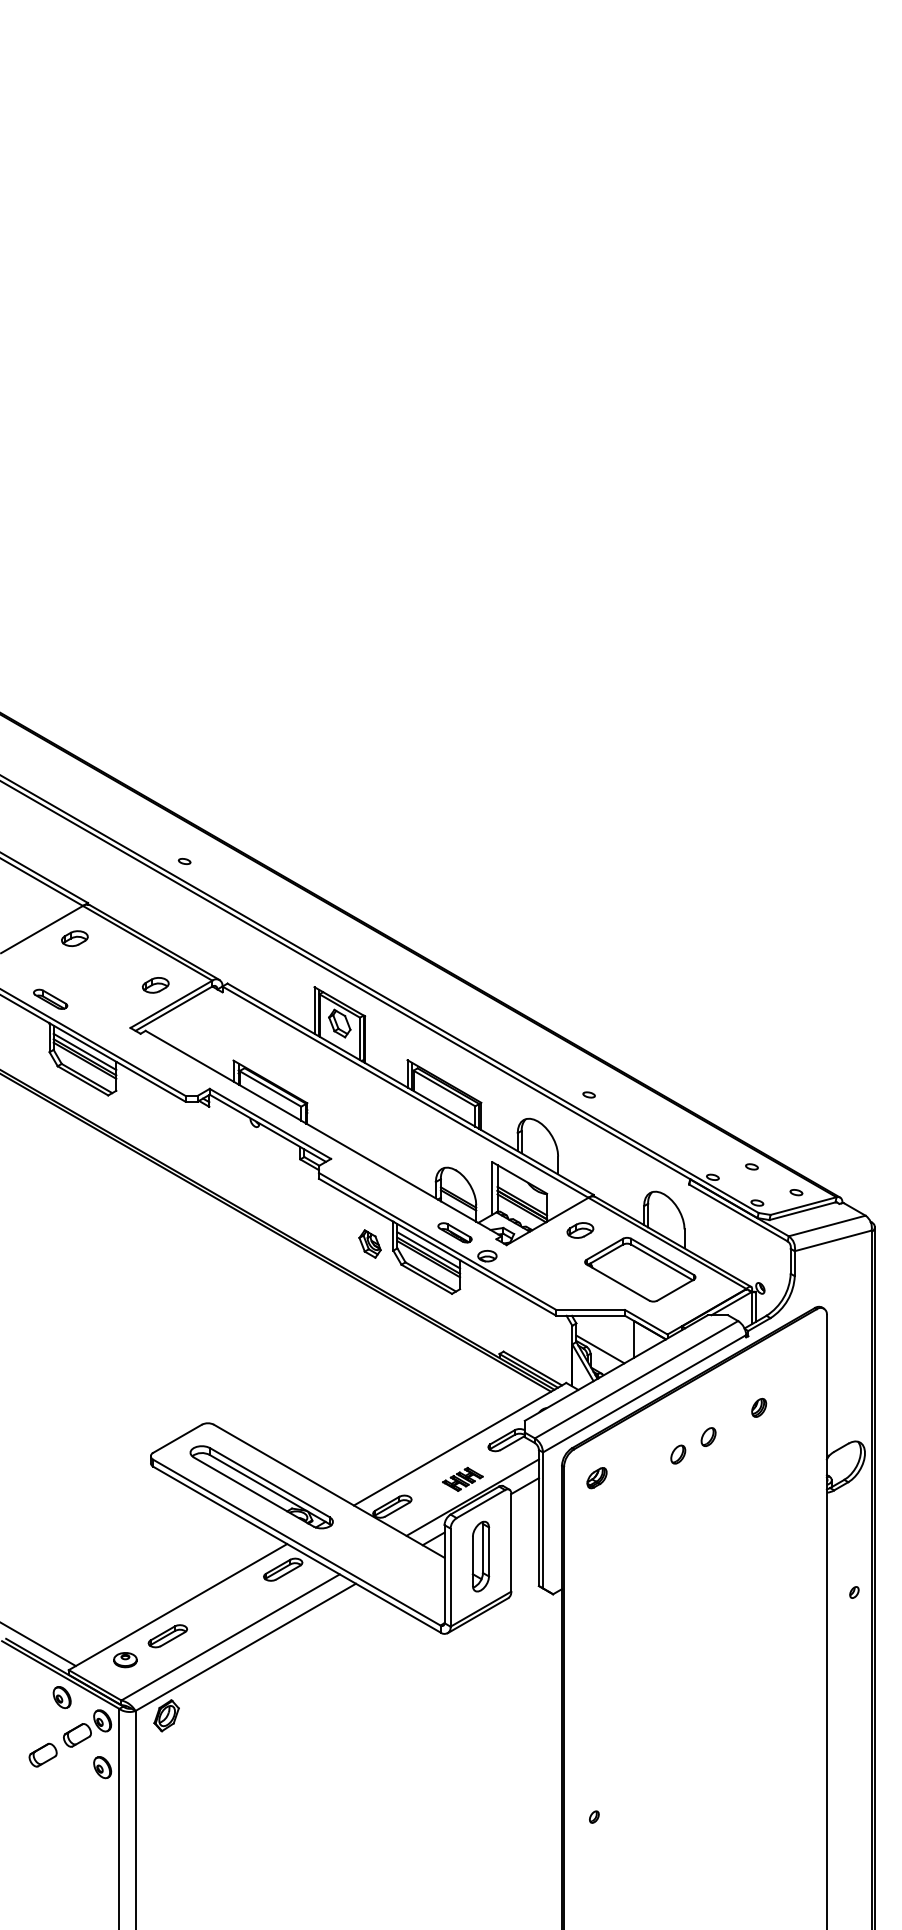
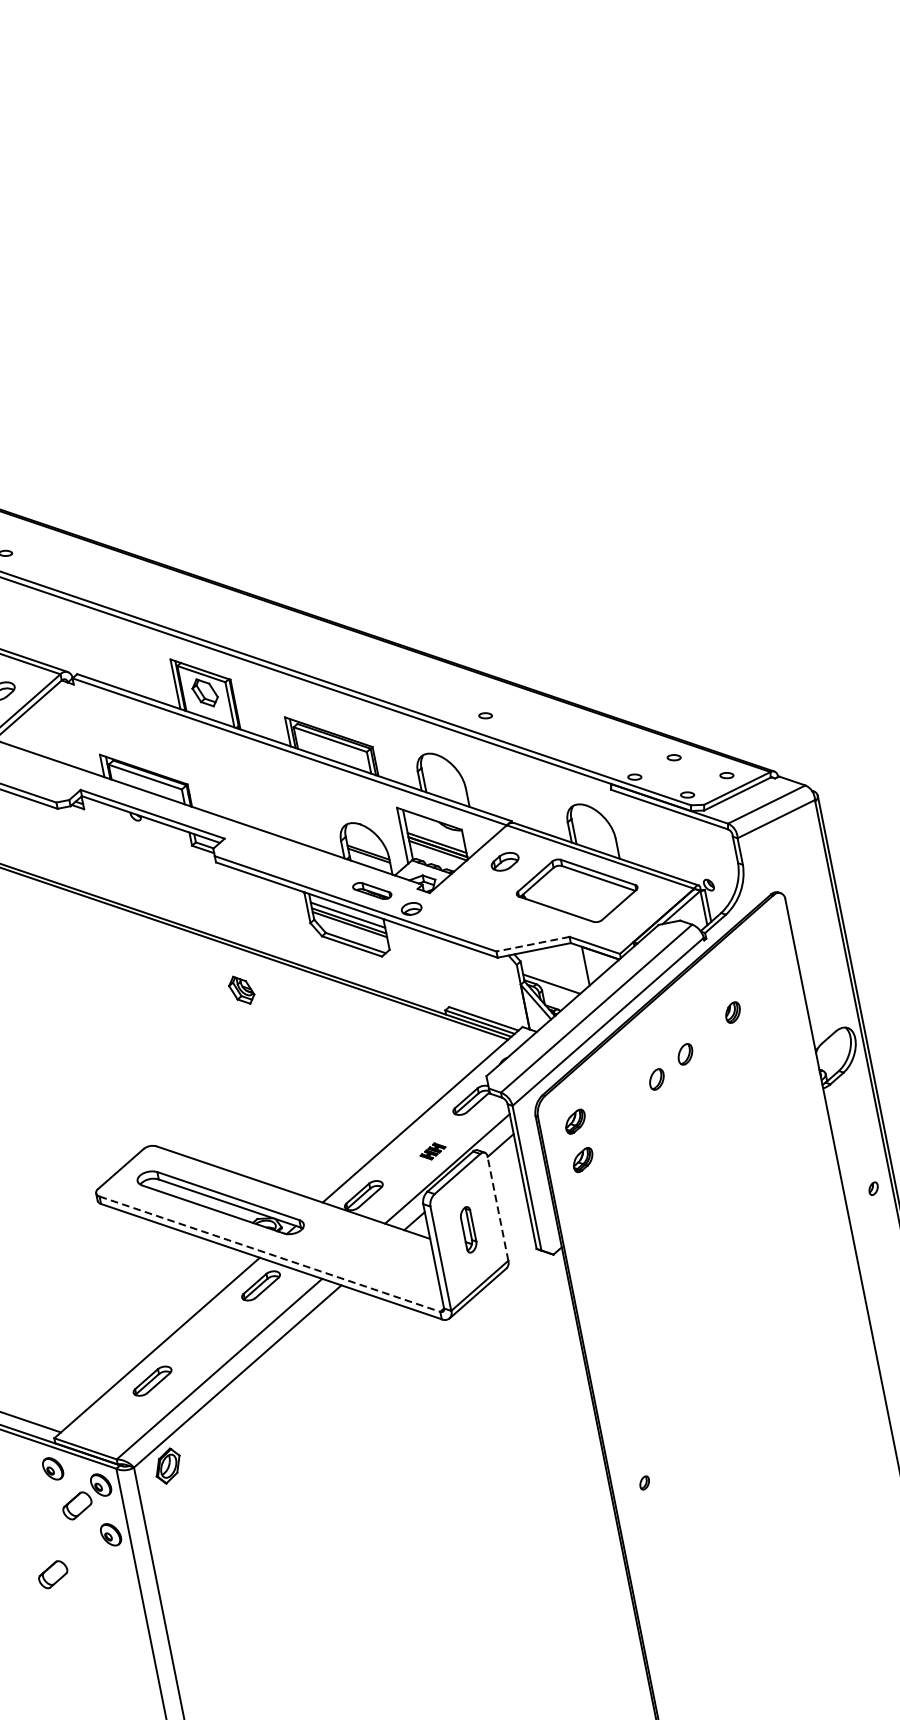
part: (369, 1243) -> (240, 989), moved
line: (590, 1309) -> (532, 943), solid -> dashed
part: (462, 1478) -> (432, 1150), size x0.6
part: (596, 1514) -> (582, 1160), added
line: (296, 1542) -> (269, 1254), solid -> dashed
line: (511, 1542) -> (498, 1208), solid -> dashed
part: (480, 1556) -> (468, 1229), size x0.6
part: (125, 1660) -> (112, 1416), removed
part: (42, 1754) -> (52, 1574), moved

